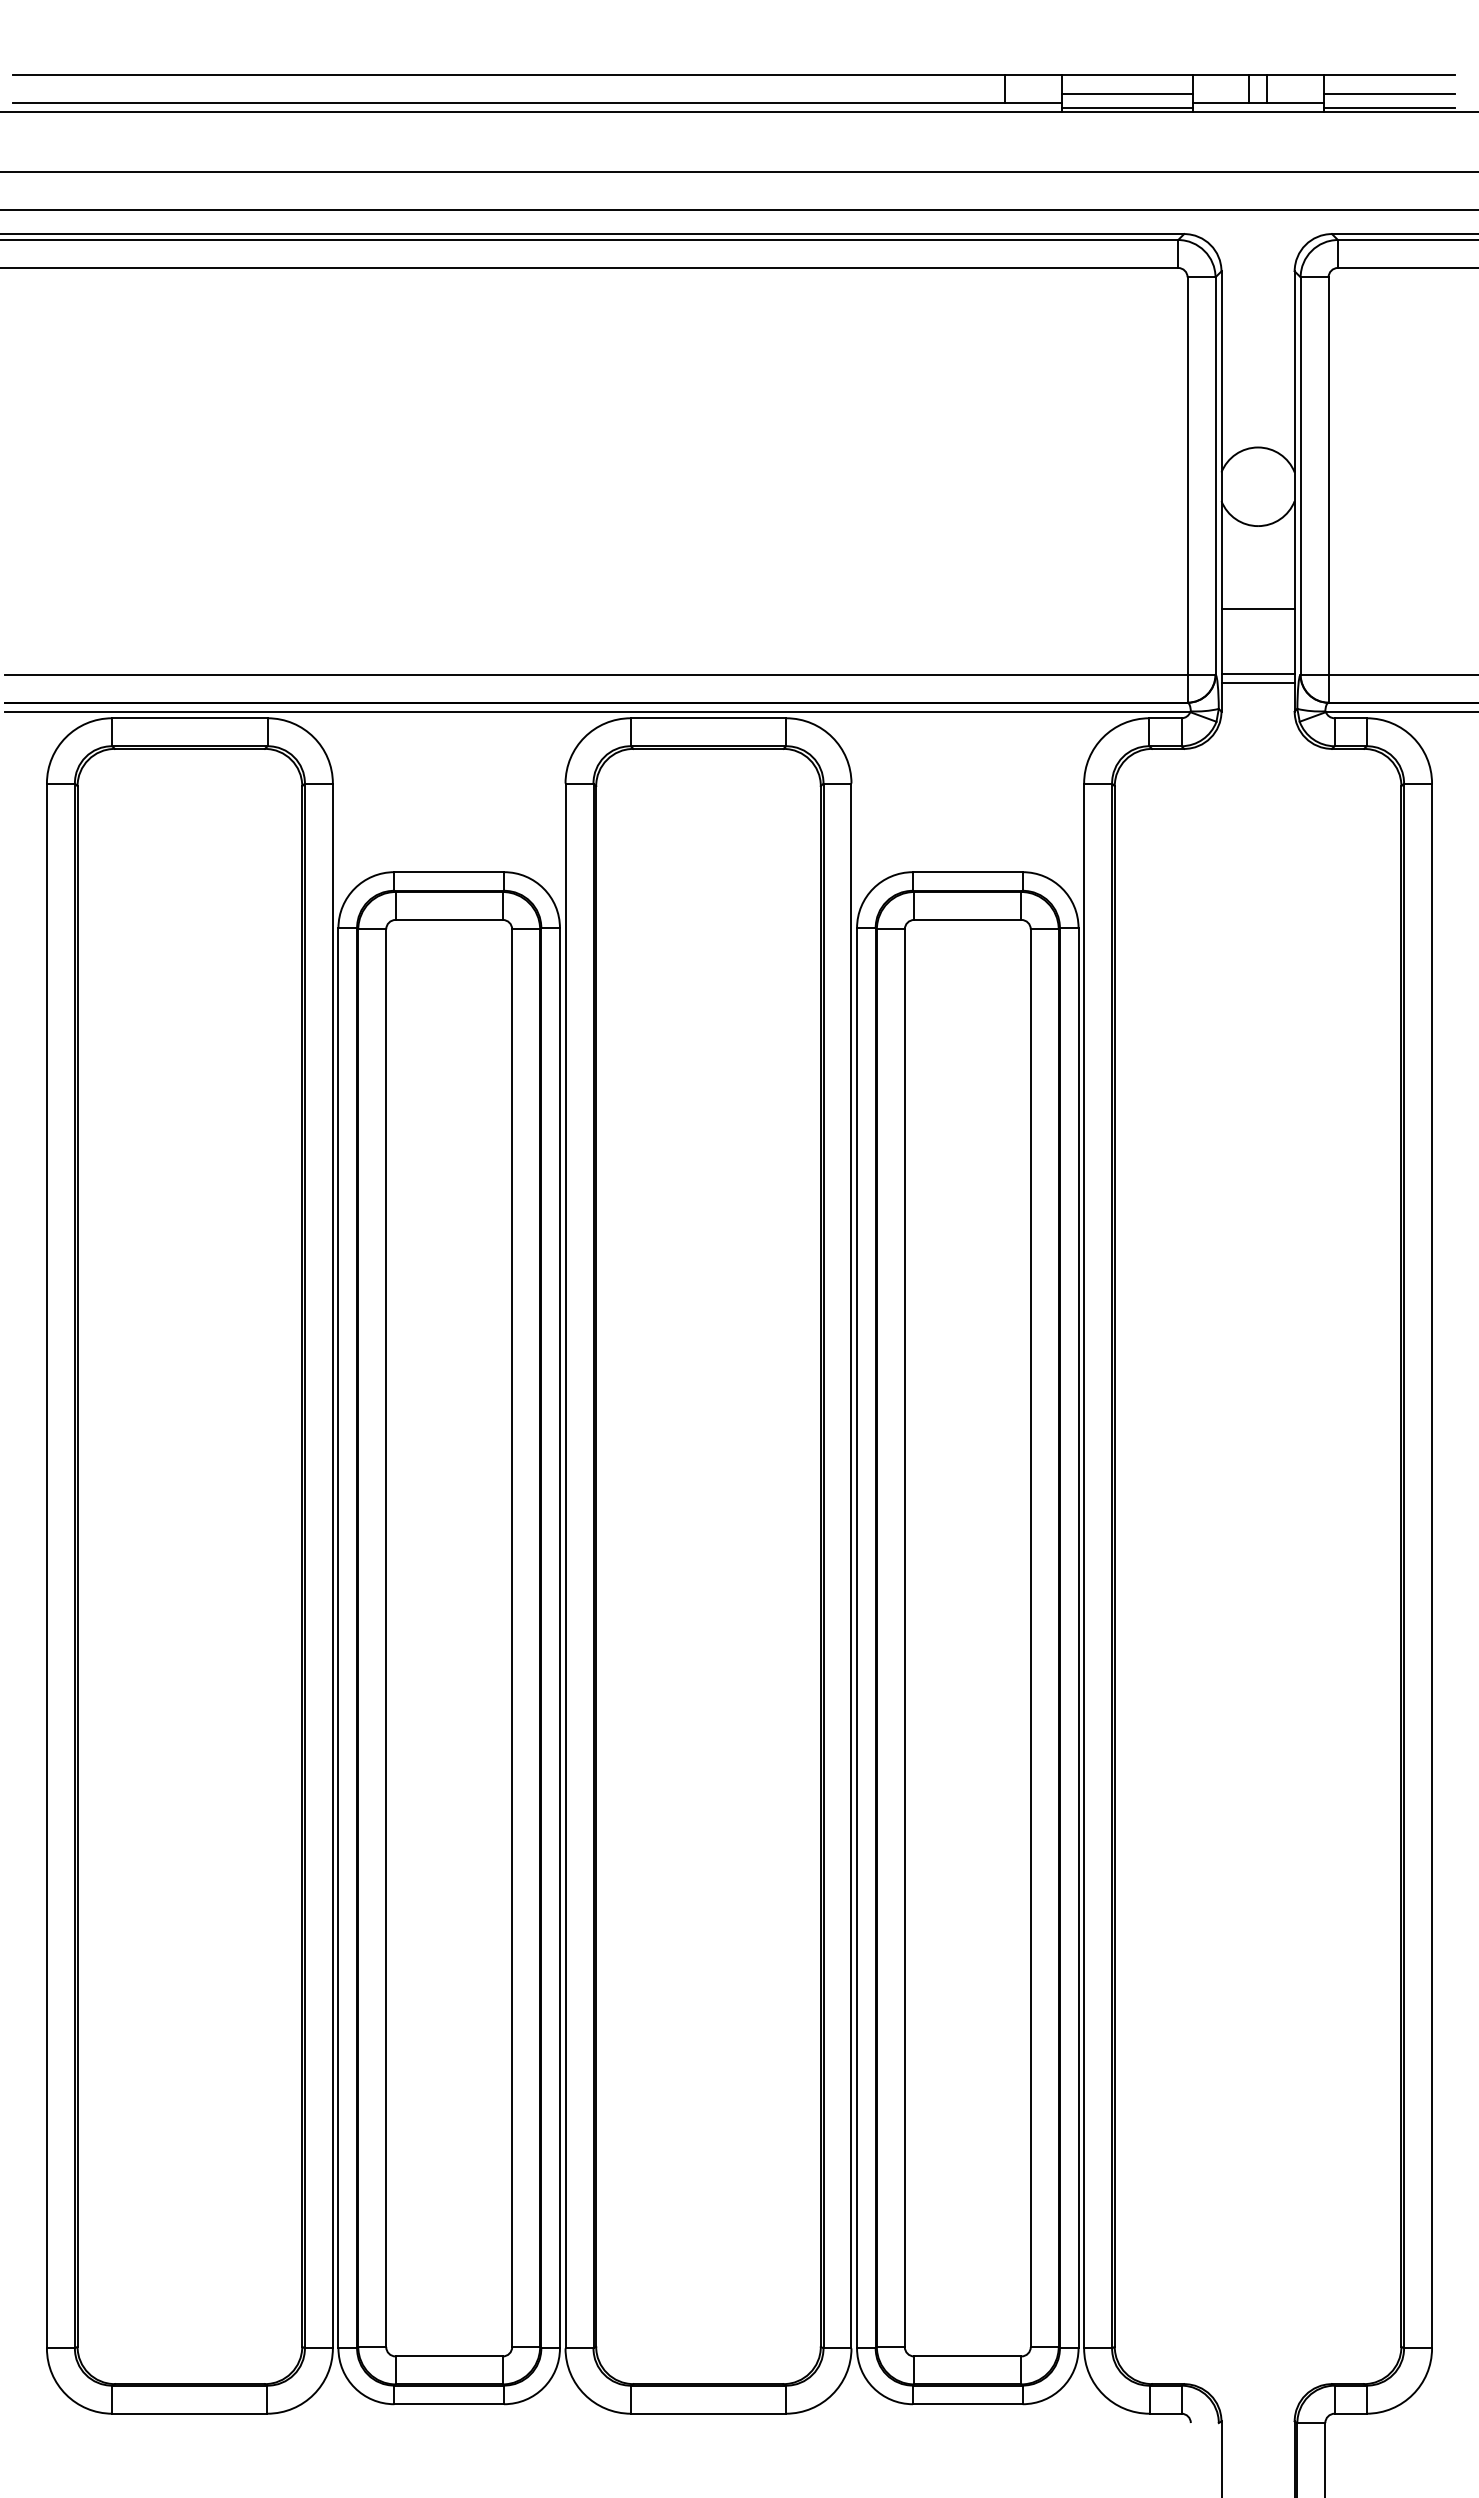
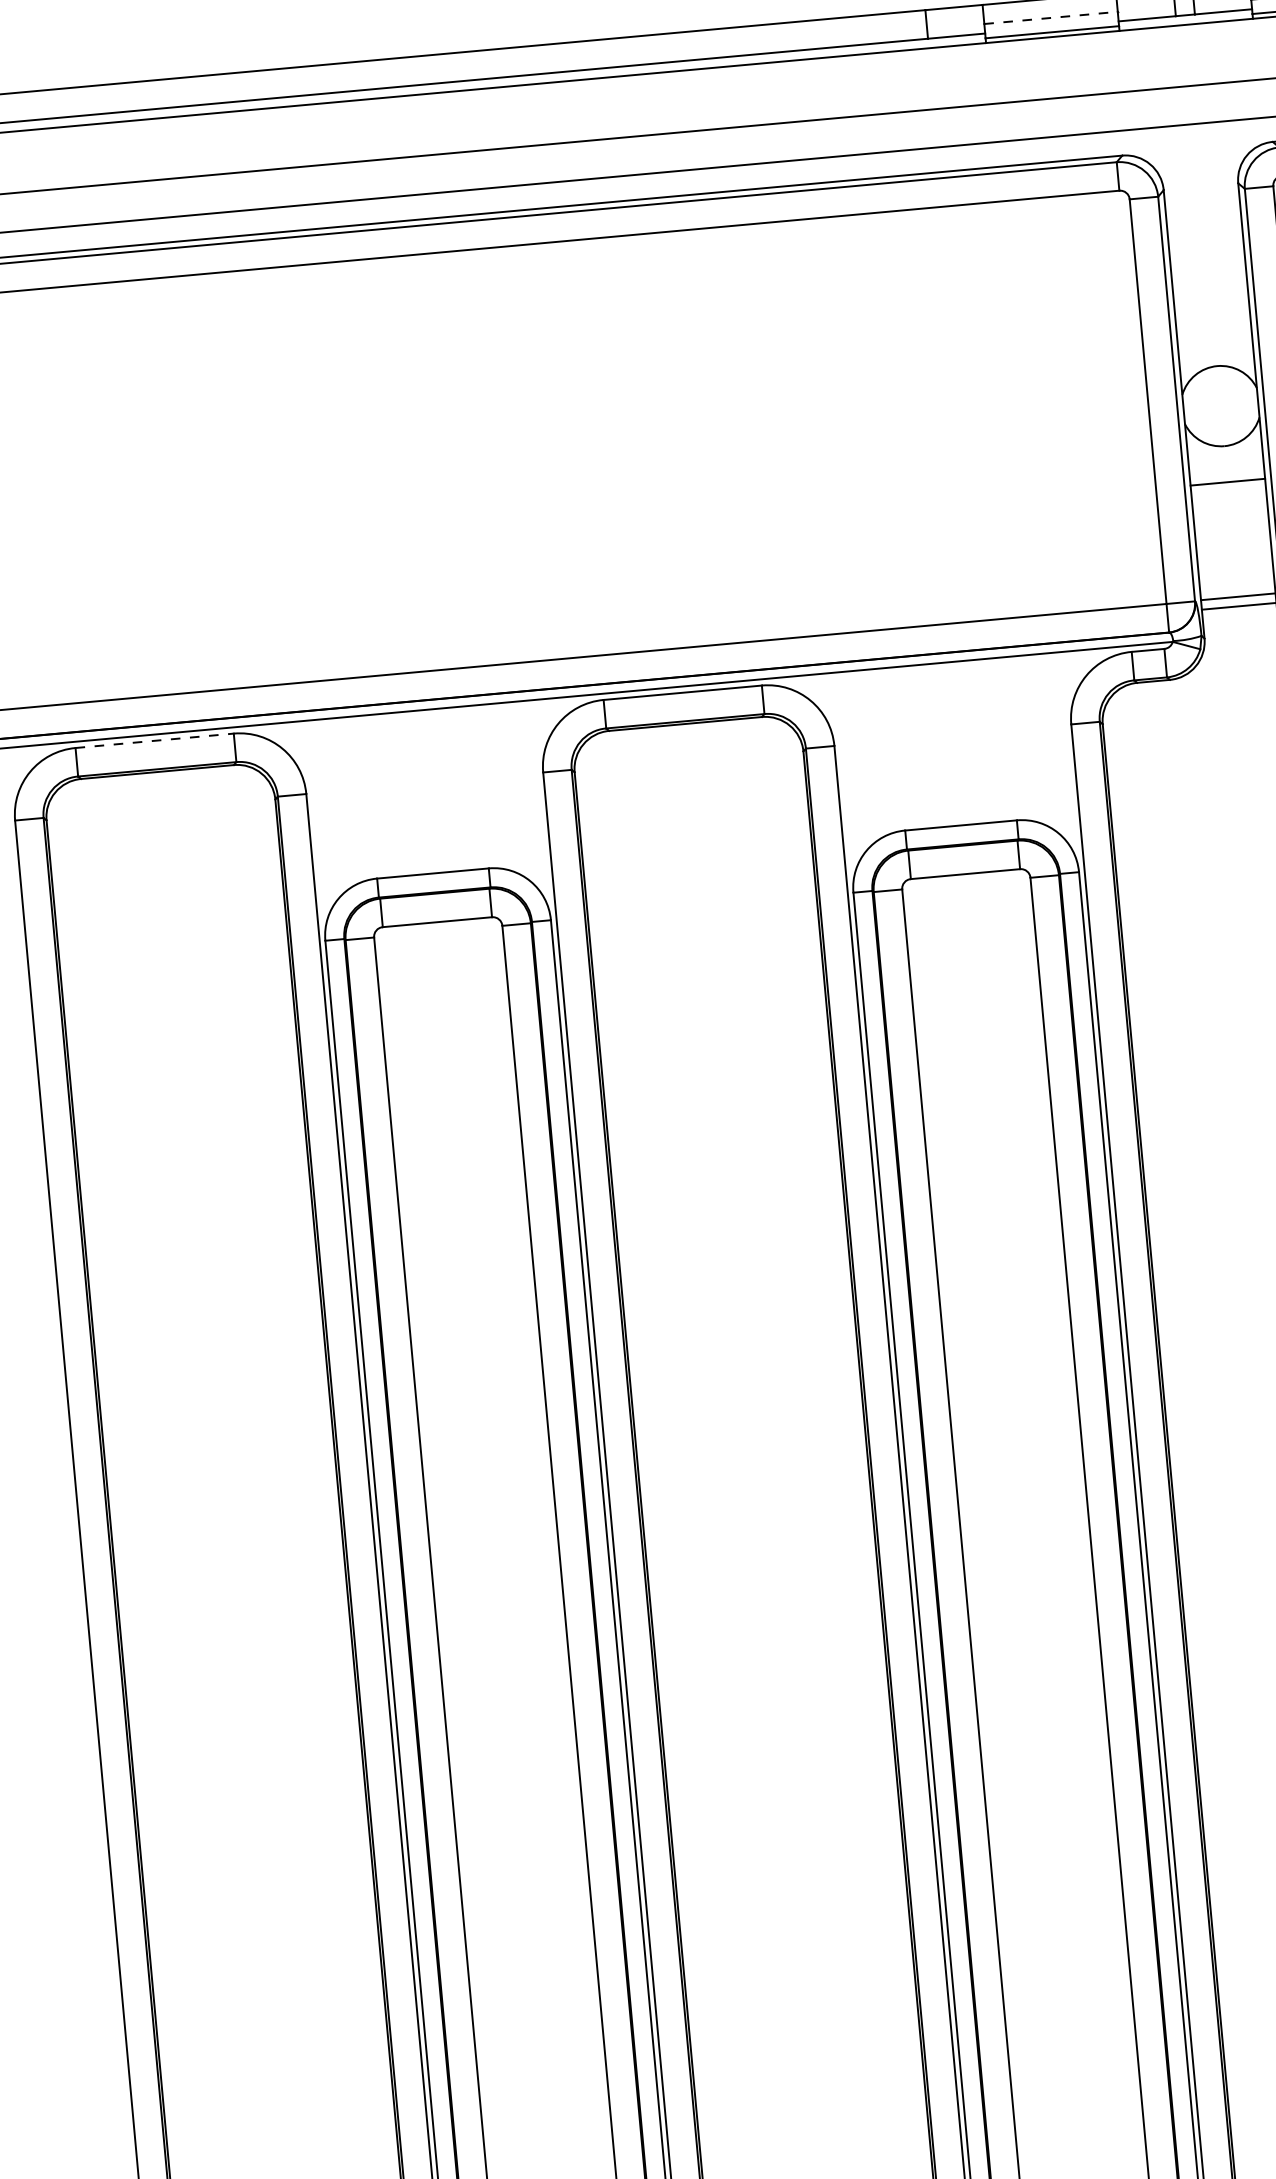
line: (1127, 93) -> (1051, 17), solid -> dashed
line: (1257, 608) -> (1227, 482), moved
line: (189, 718) -> (154, 741), solid -> dashed

